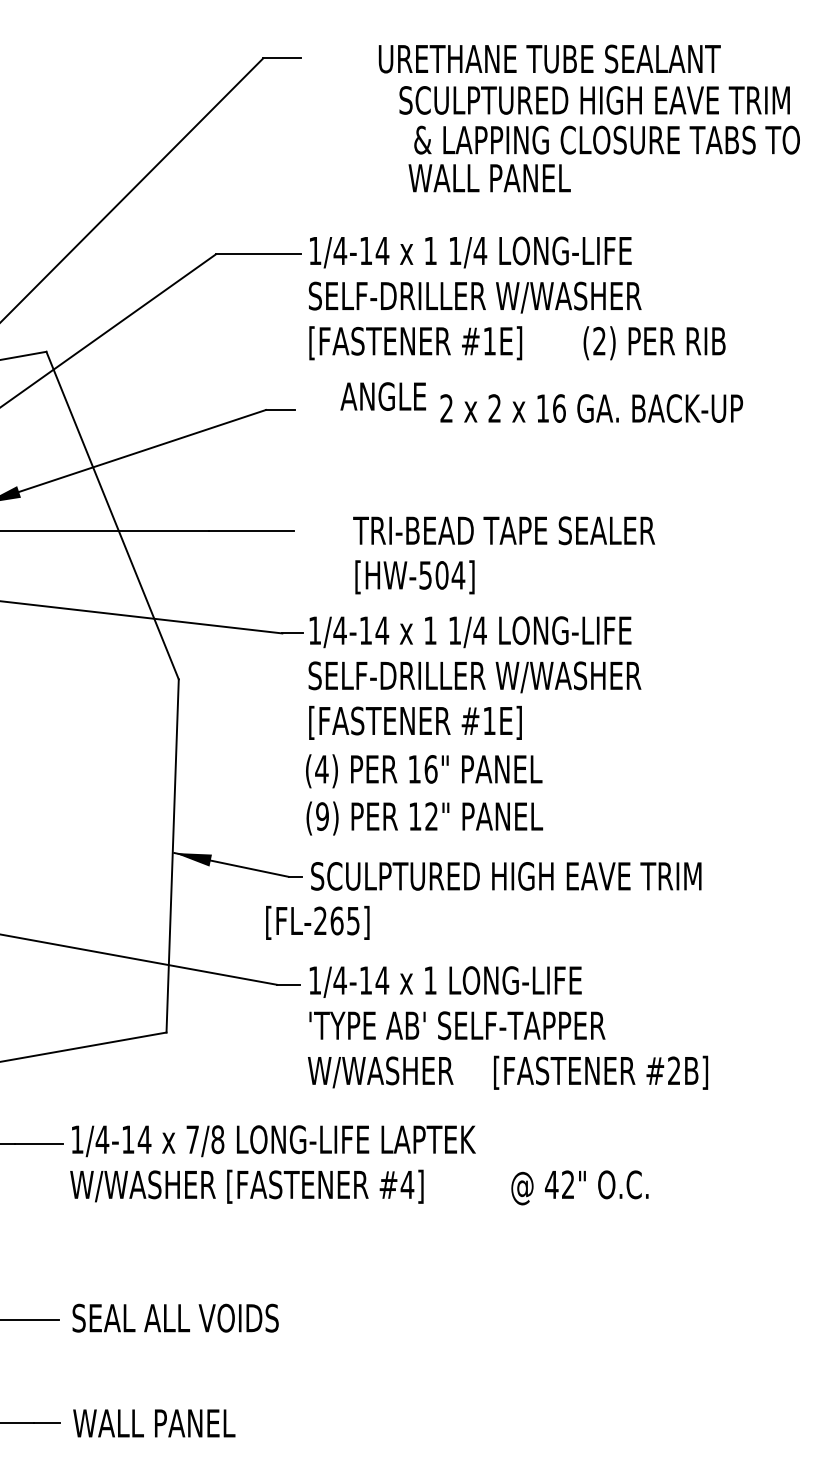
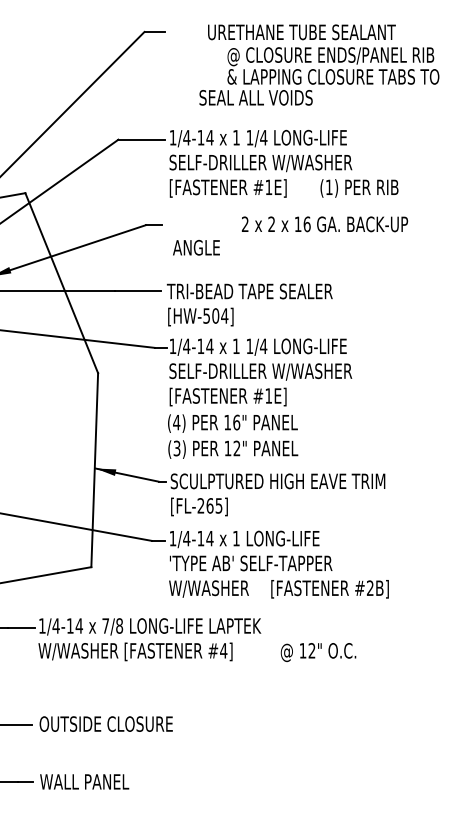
text: (594, 103) -> (326, 56), SCULPTURED HIGH EAVE TRIM -> @ CLOSURE ENDS/PANEL RIB
text: (467, 177) -> (256, 97), WALL PANEL -> SEAL ALL VOIDS
text: (598, 339) -> (328, 186), (2) -> (1)
text: (383, 396) -> (196, 247), moved
text: (503, 554) -> (249, 304), moved
text: (321, 816) -> (176, 448), (9) -> (3)
text: (317, 922) -> (199, 506), moved
text: (550, 1184) -> (302, 650), 42" -> 12"
text: (192, 1317) -> (105, 723), SEAL ALL VOIDS -> OUTSIDE CLOSURE

